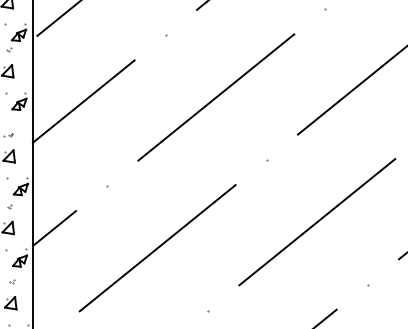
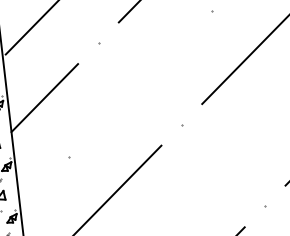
line: (216, 97) -> (140, 84), removed
line: (317, 222) -> (223, 165), removed
line: (54, 228) -> (34, 192), removed

